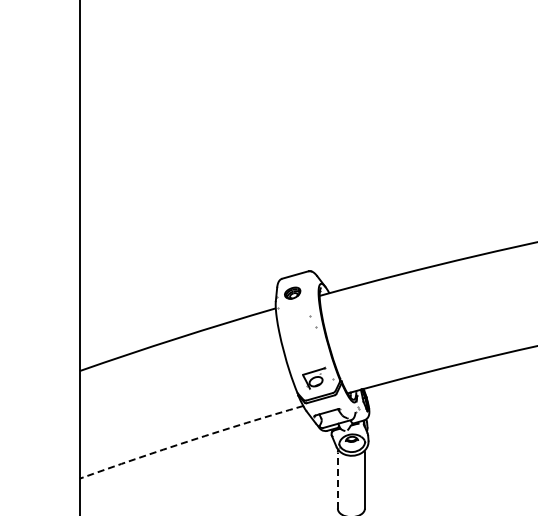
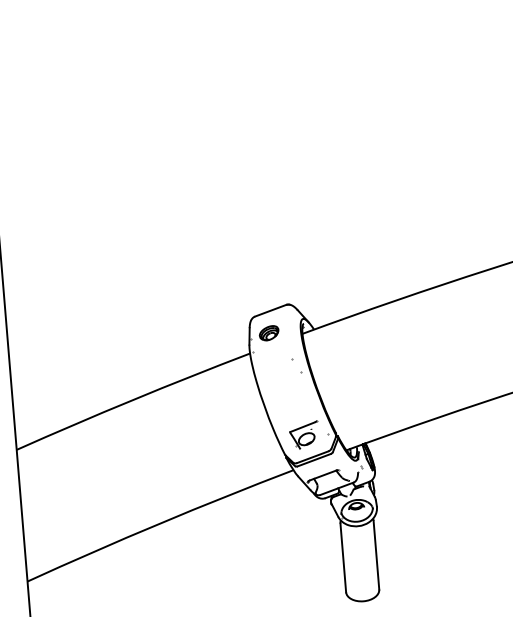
line: (191, 440) -> (160, 523), dashed -> solid
line: (337, 480) -> (342, 557), dashed -> solid

